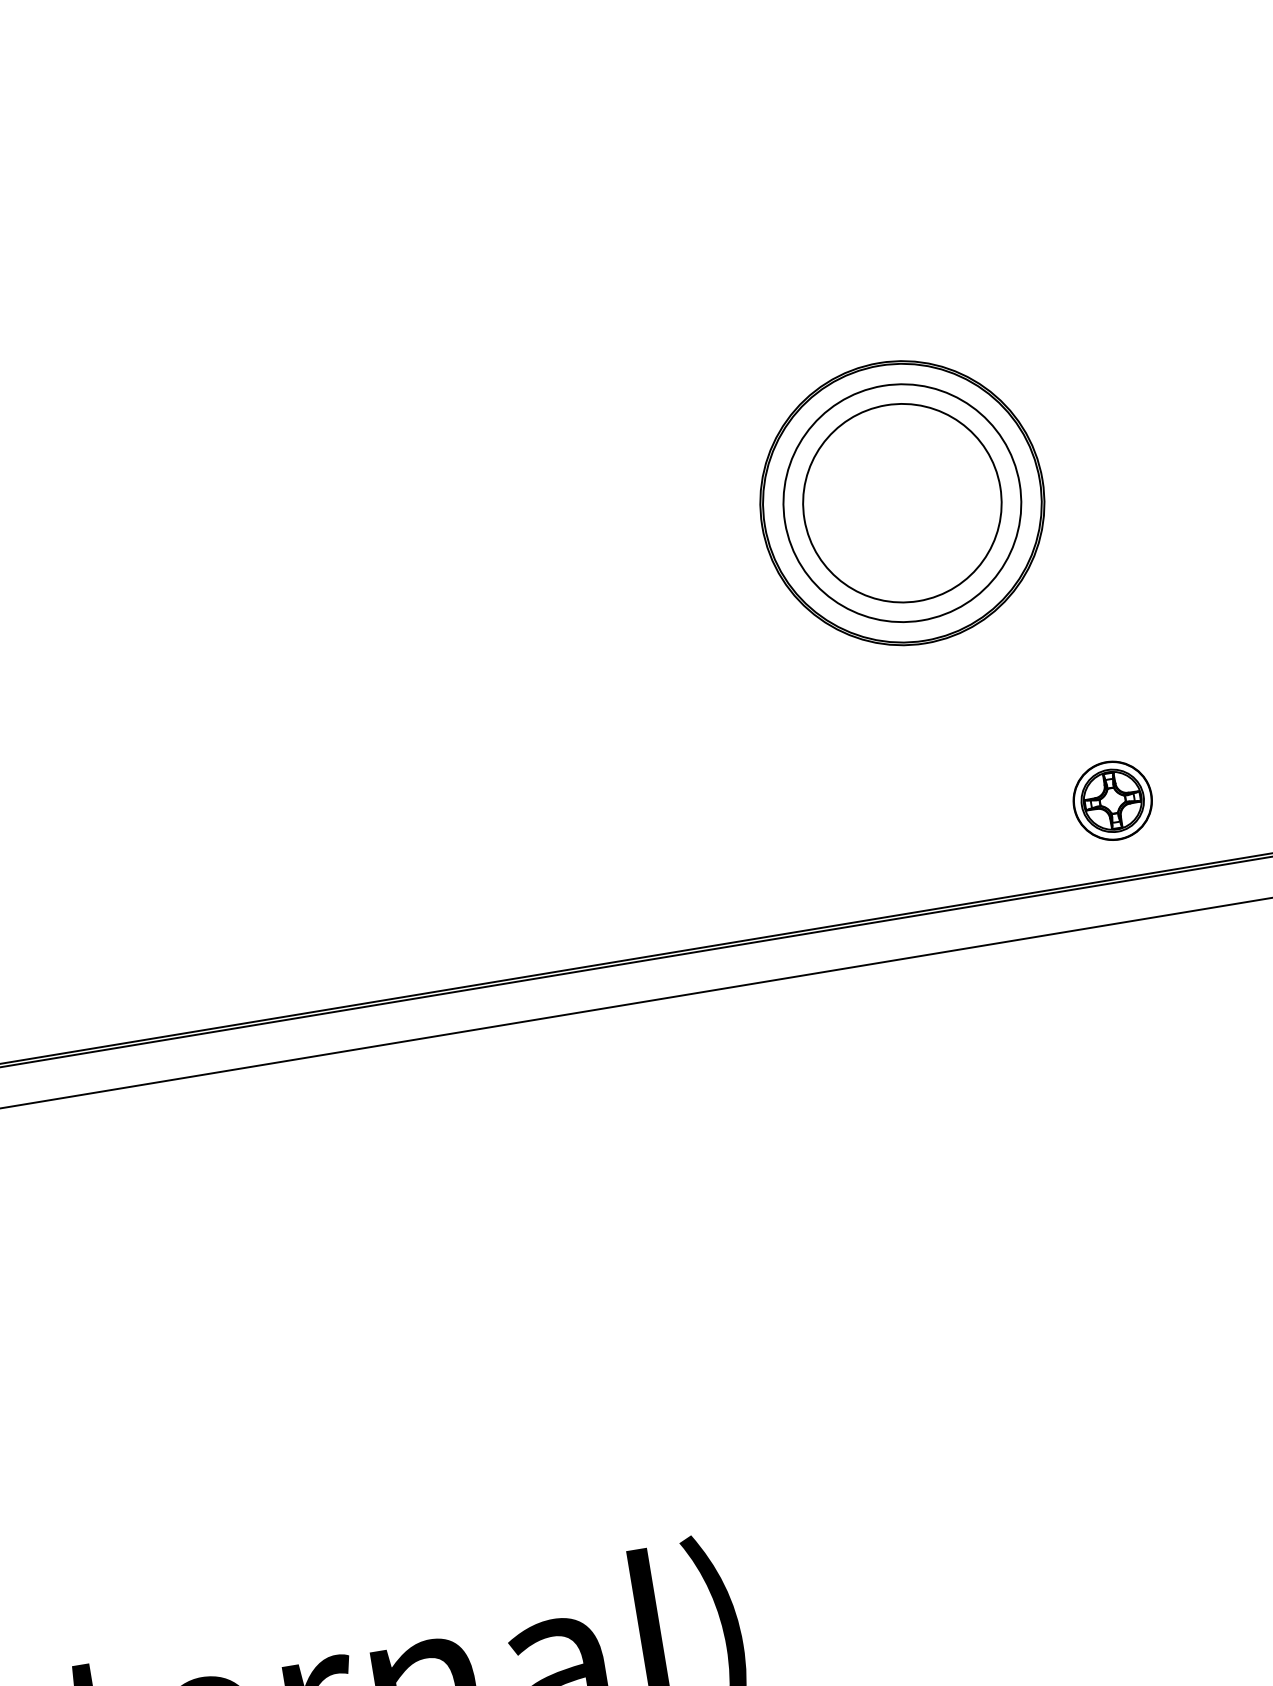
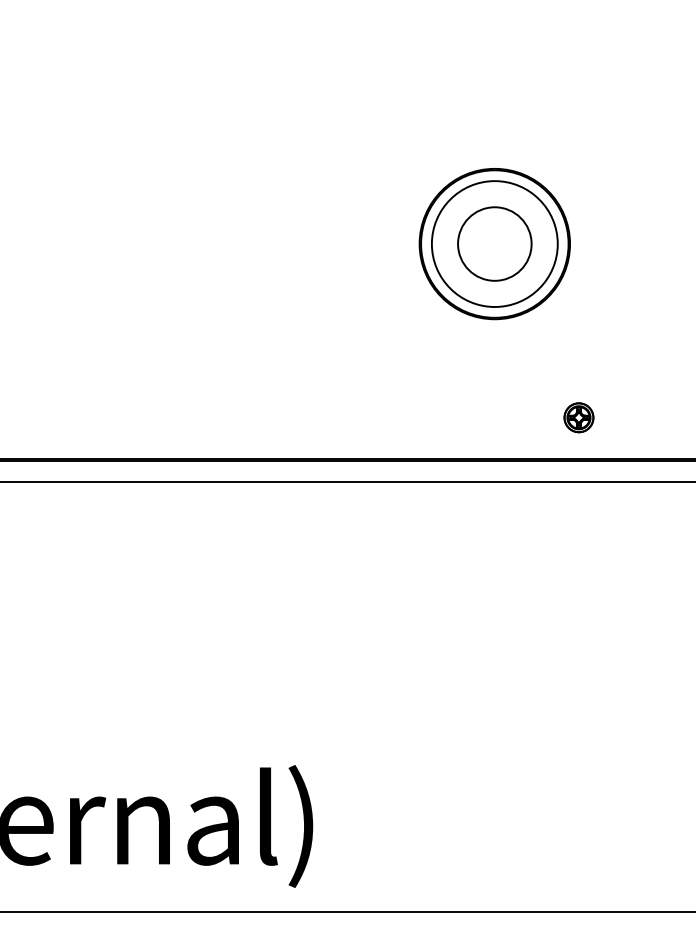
circle: (901, 502) -> (494, 243), size x0.7
part: (1111, 800) -> (578, 417), size x0.7

